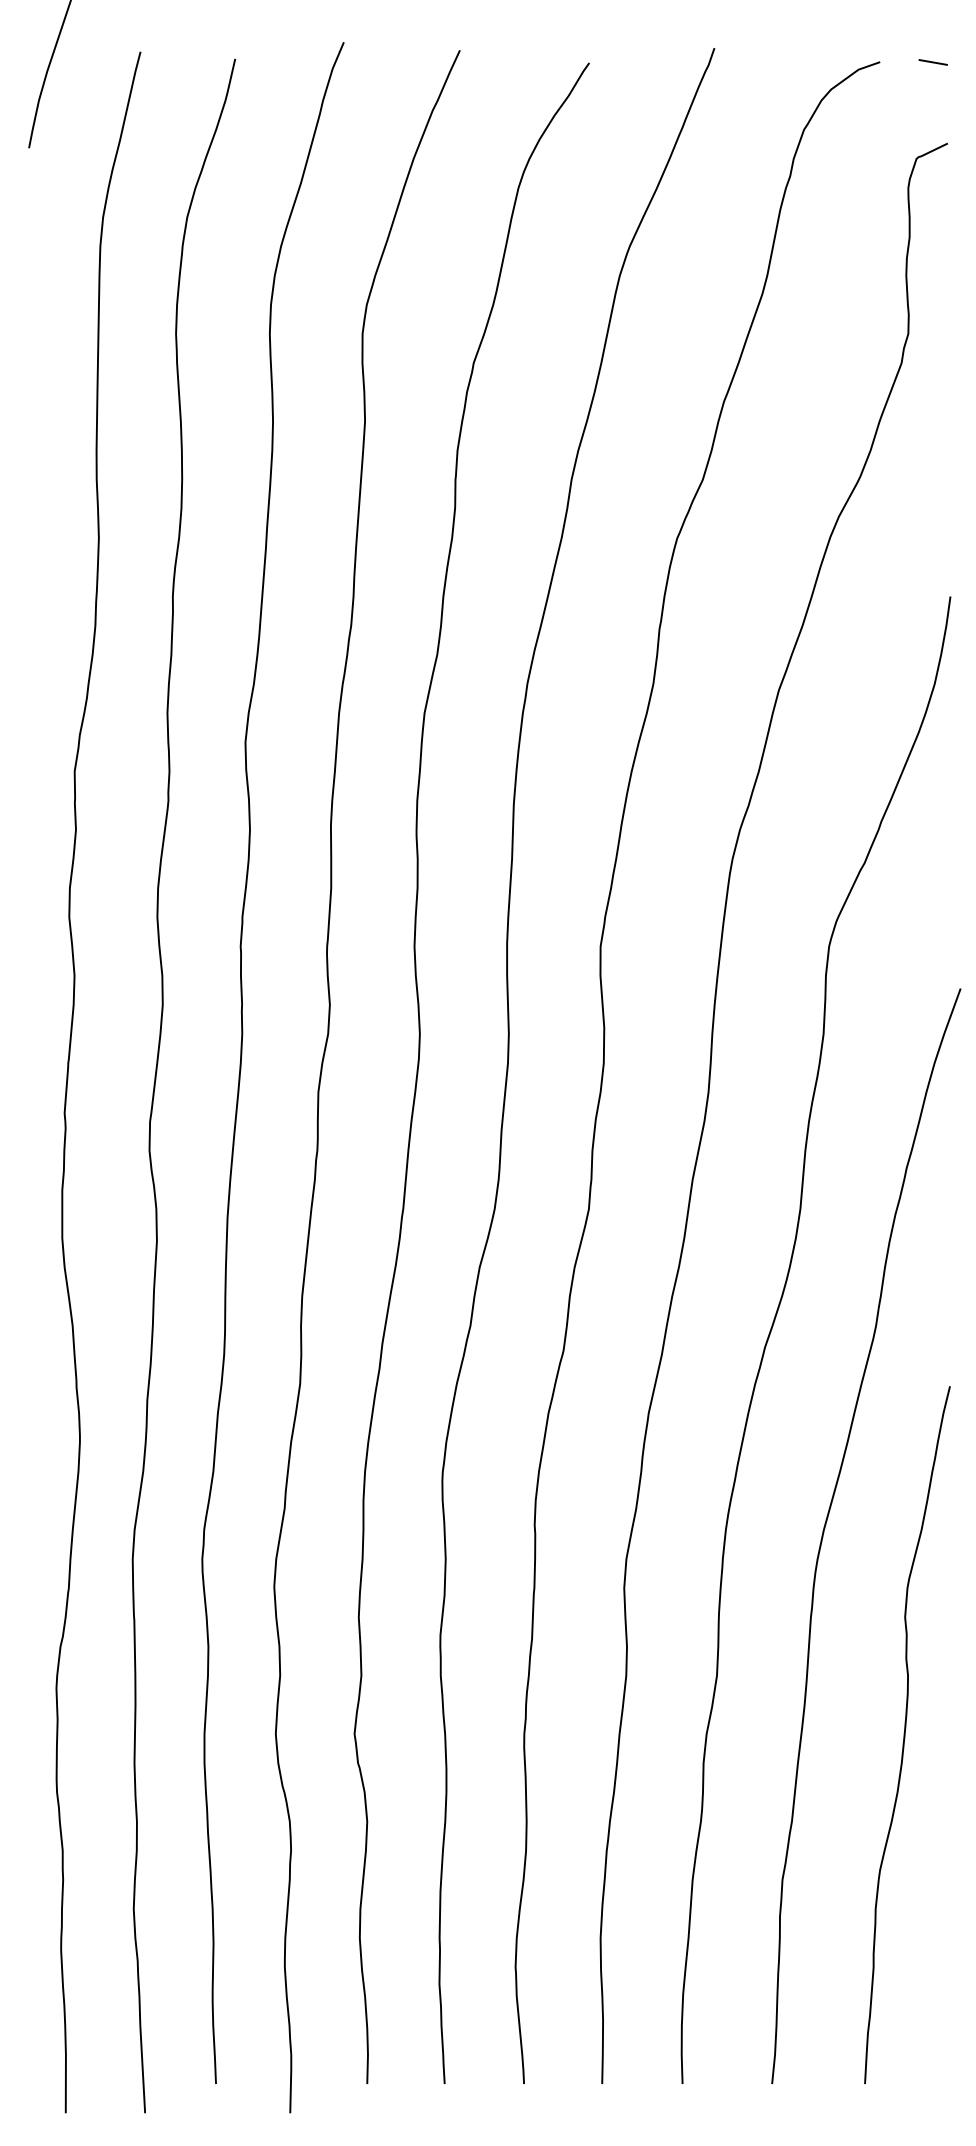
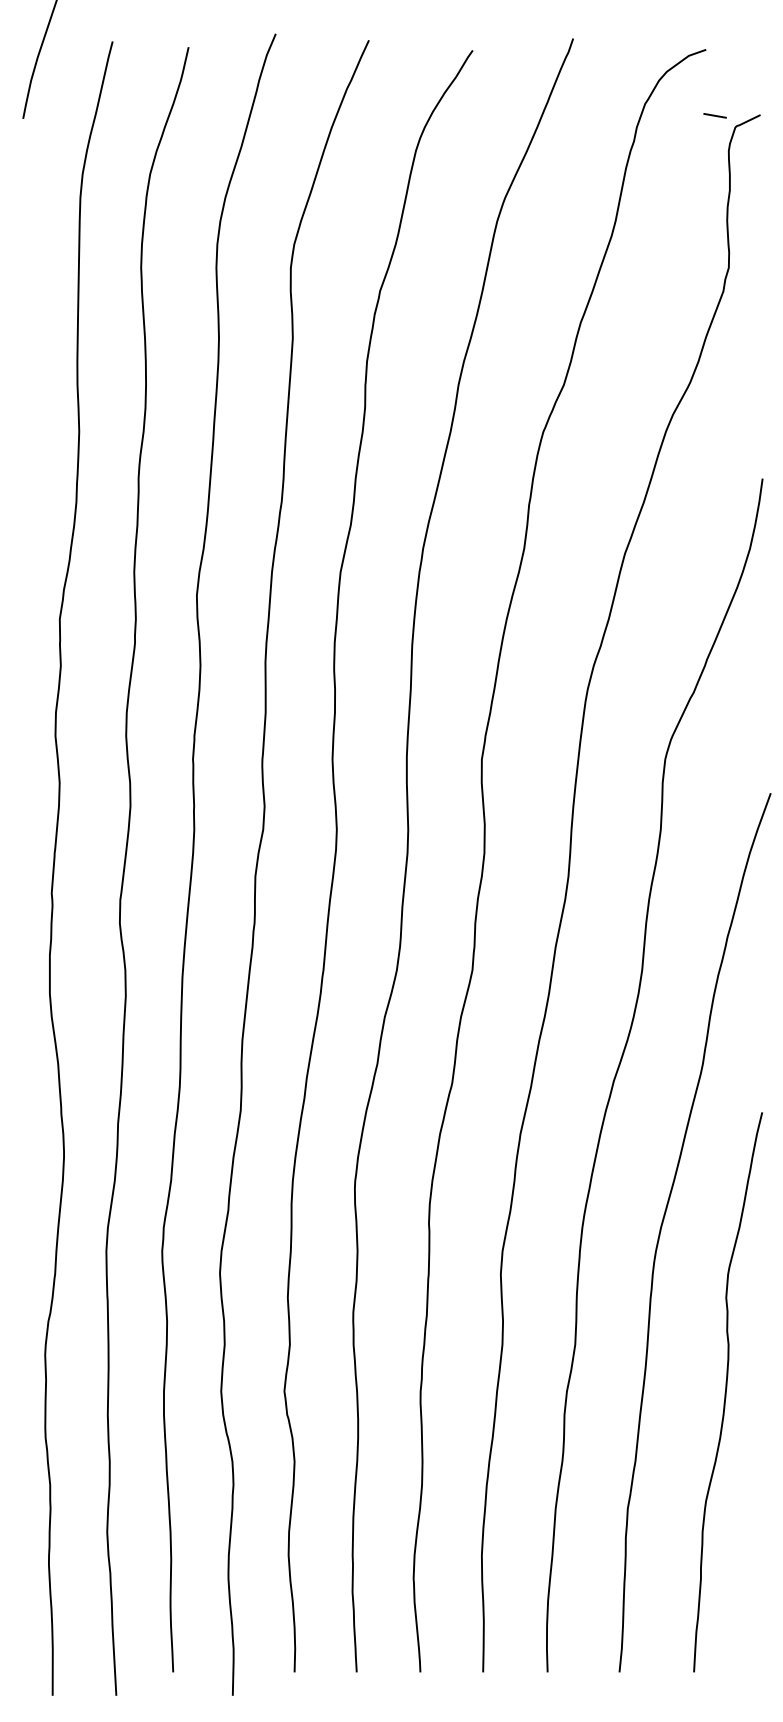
line: (932, 62) -> (714, 115), moved

